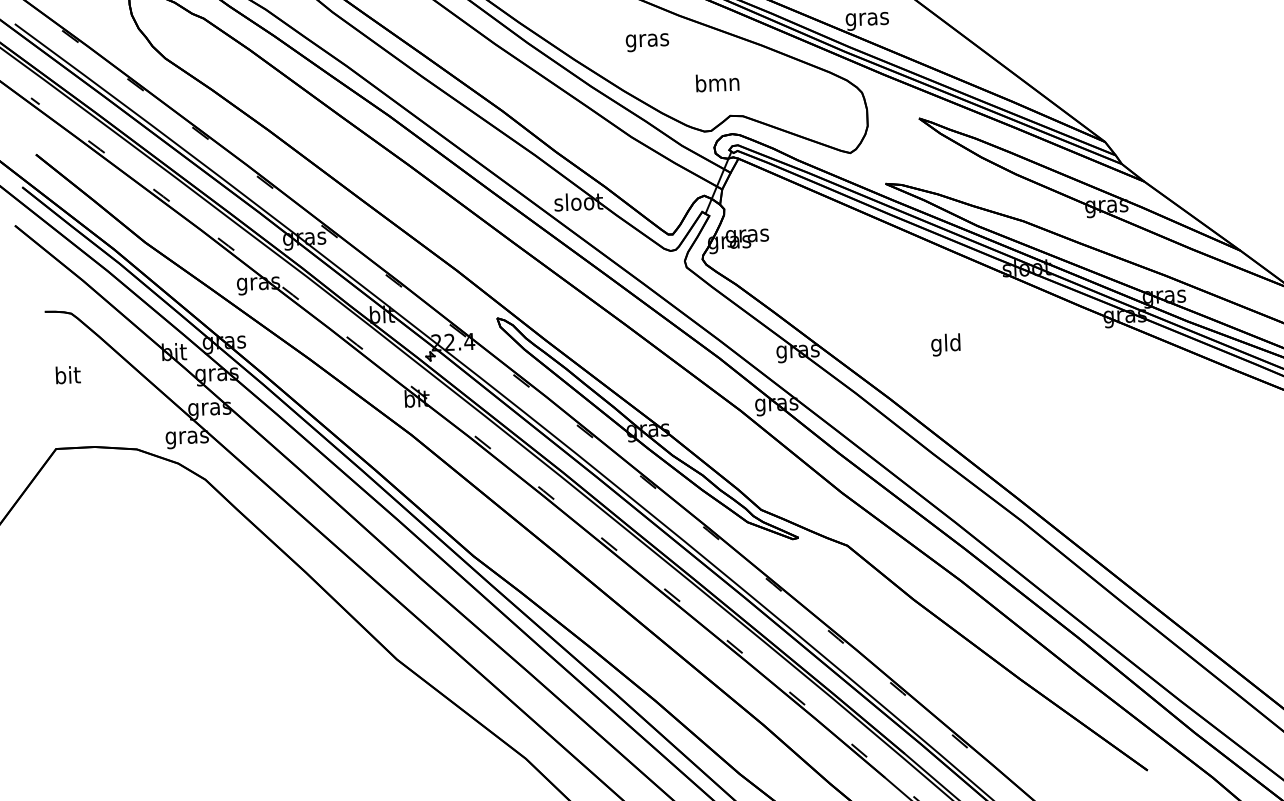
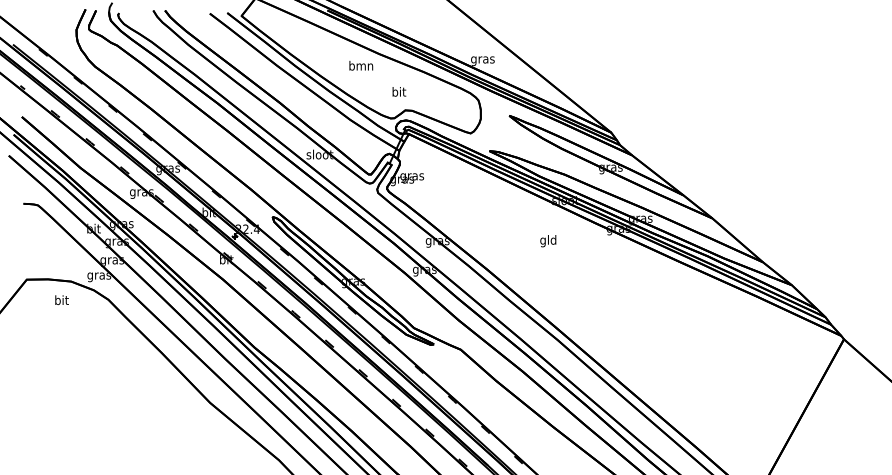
text: (647, 41) -> (361, 67), gras -> bmn
text: (716, 82) -> (398, 91), bmn -> bit
text: (946, 345) -> (548, 241), moved
text: (67, 375) -> (61, 300), moved

